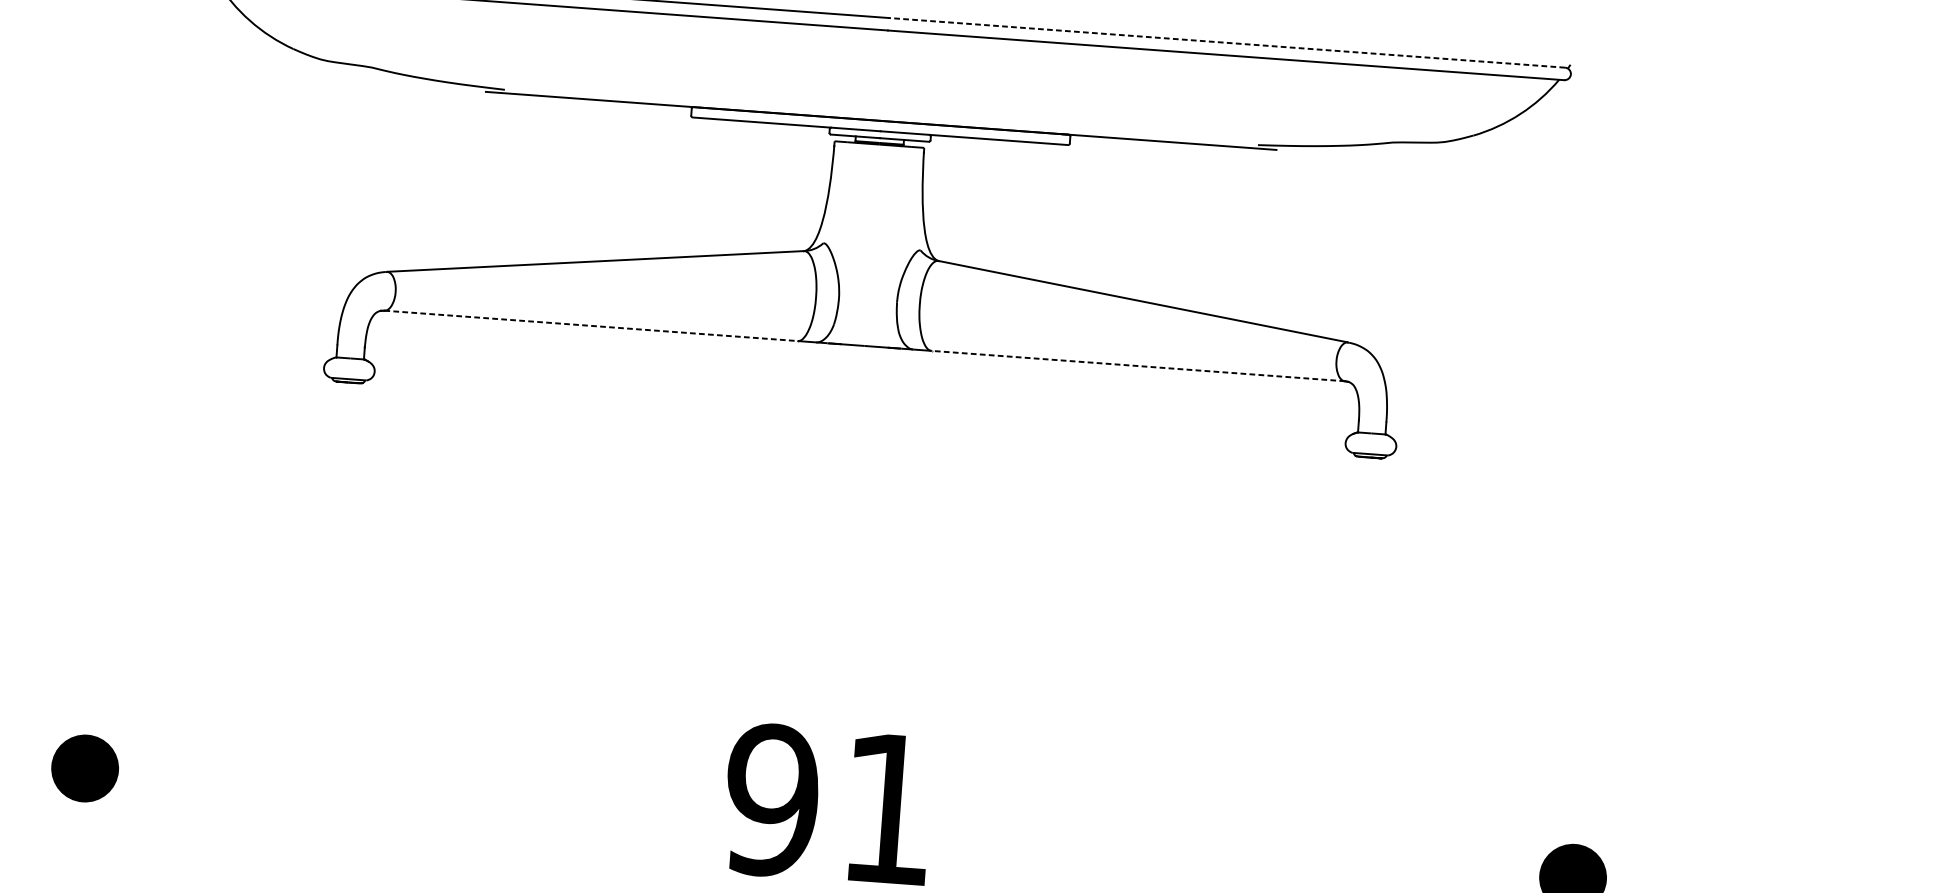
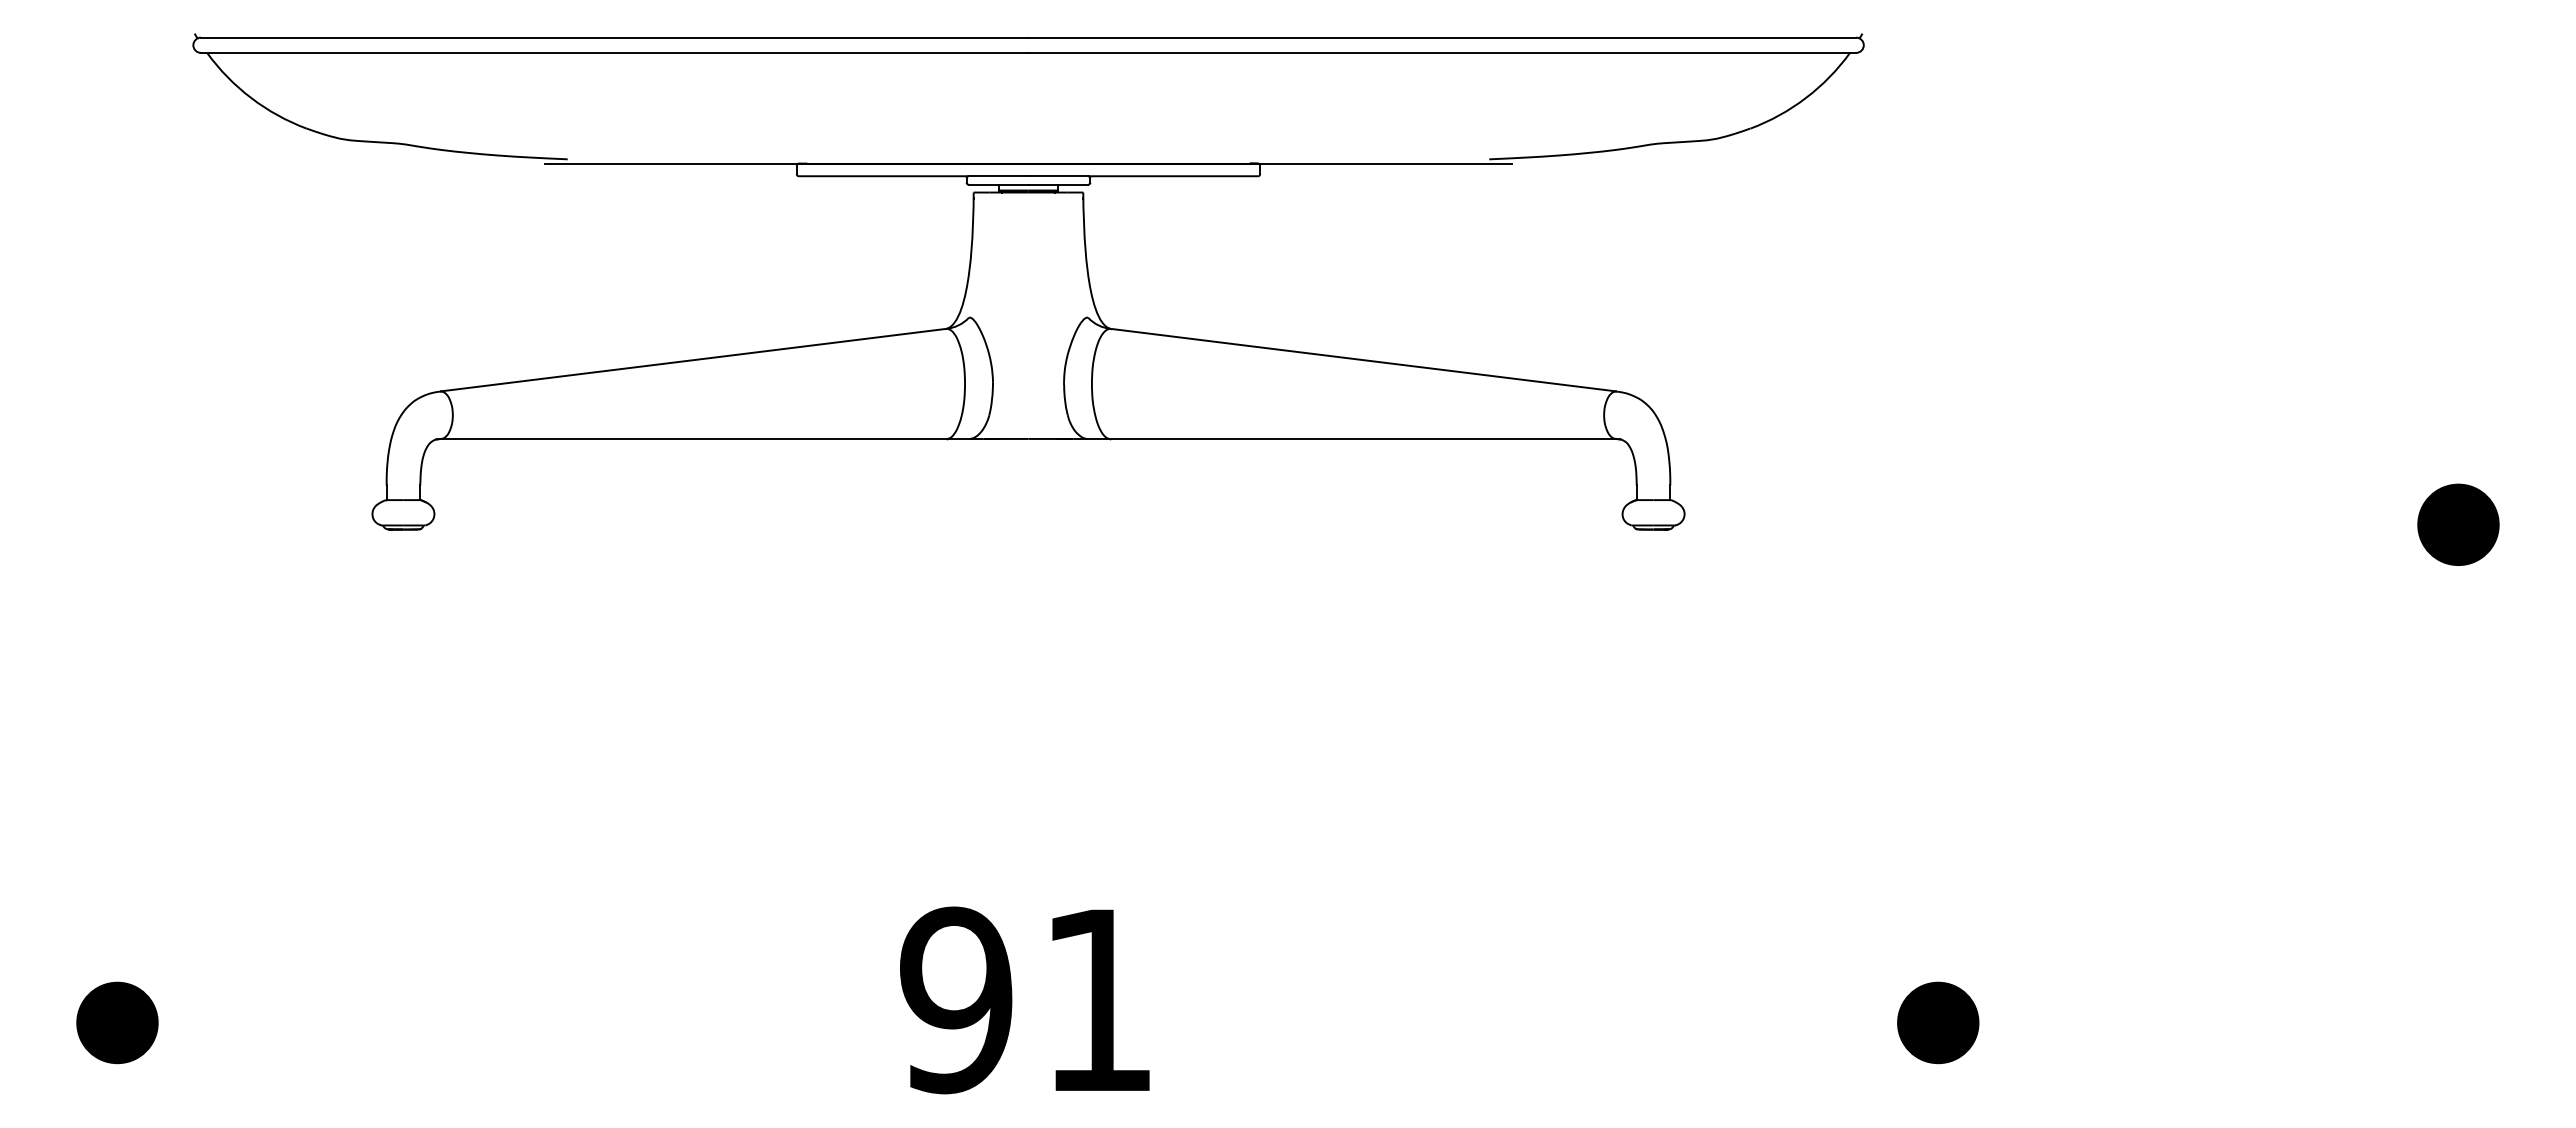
line: (1227, 42) -> (1442, 37), dashed -> solid
line: (590, 325) -> (693, 438), dashed -> solid
line: (1138, 365) -> (1363, 438), dashed -> solid

